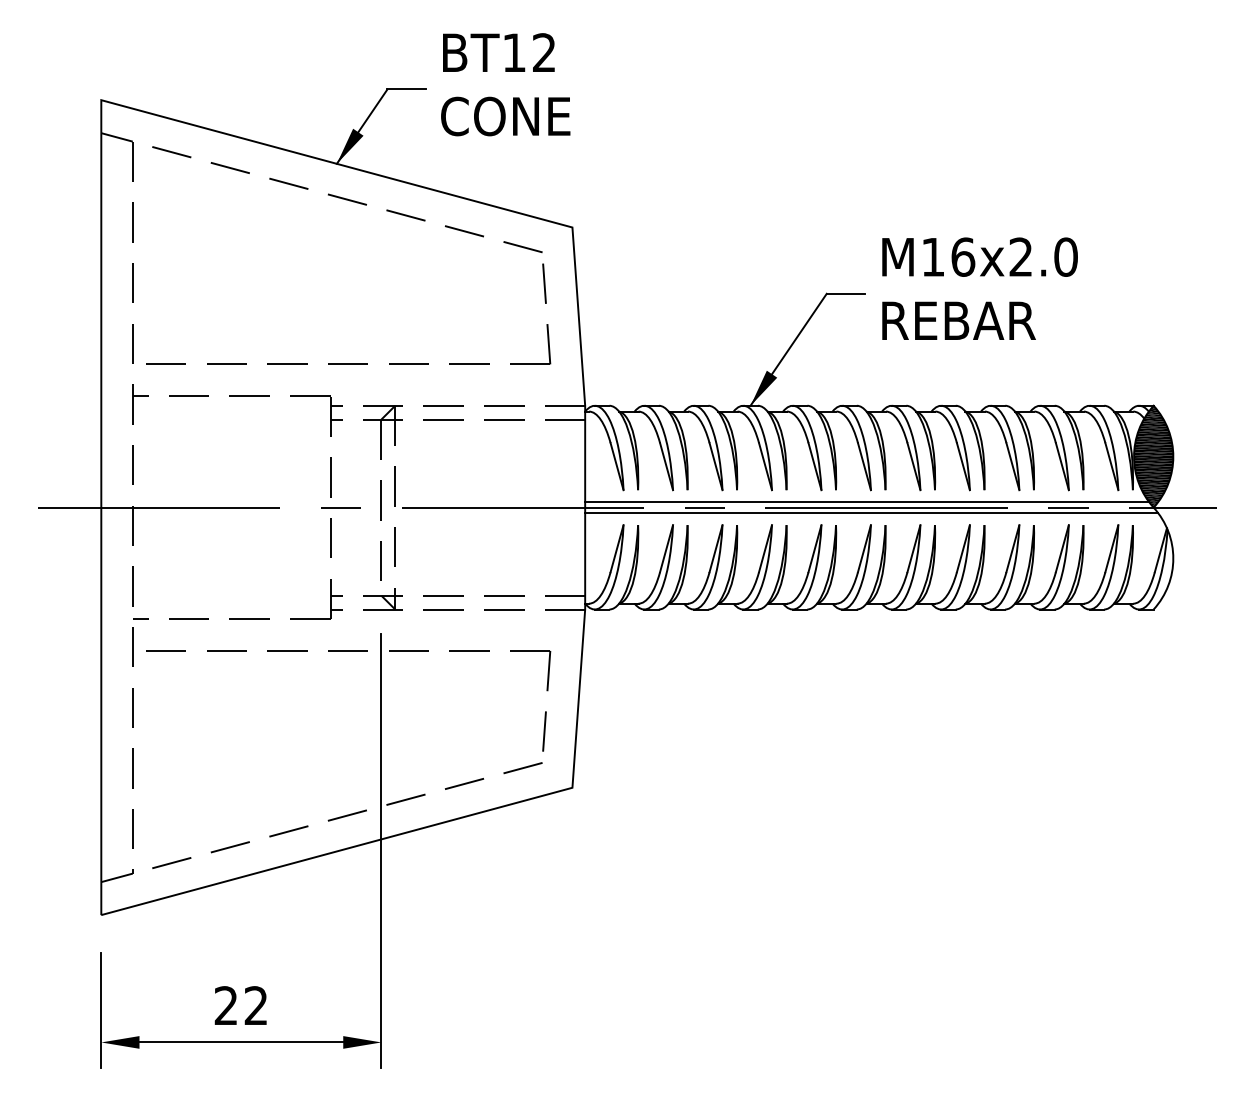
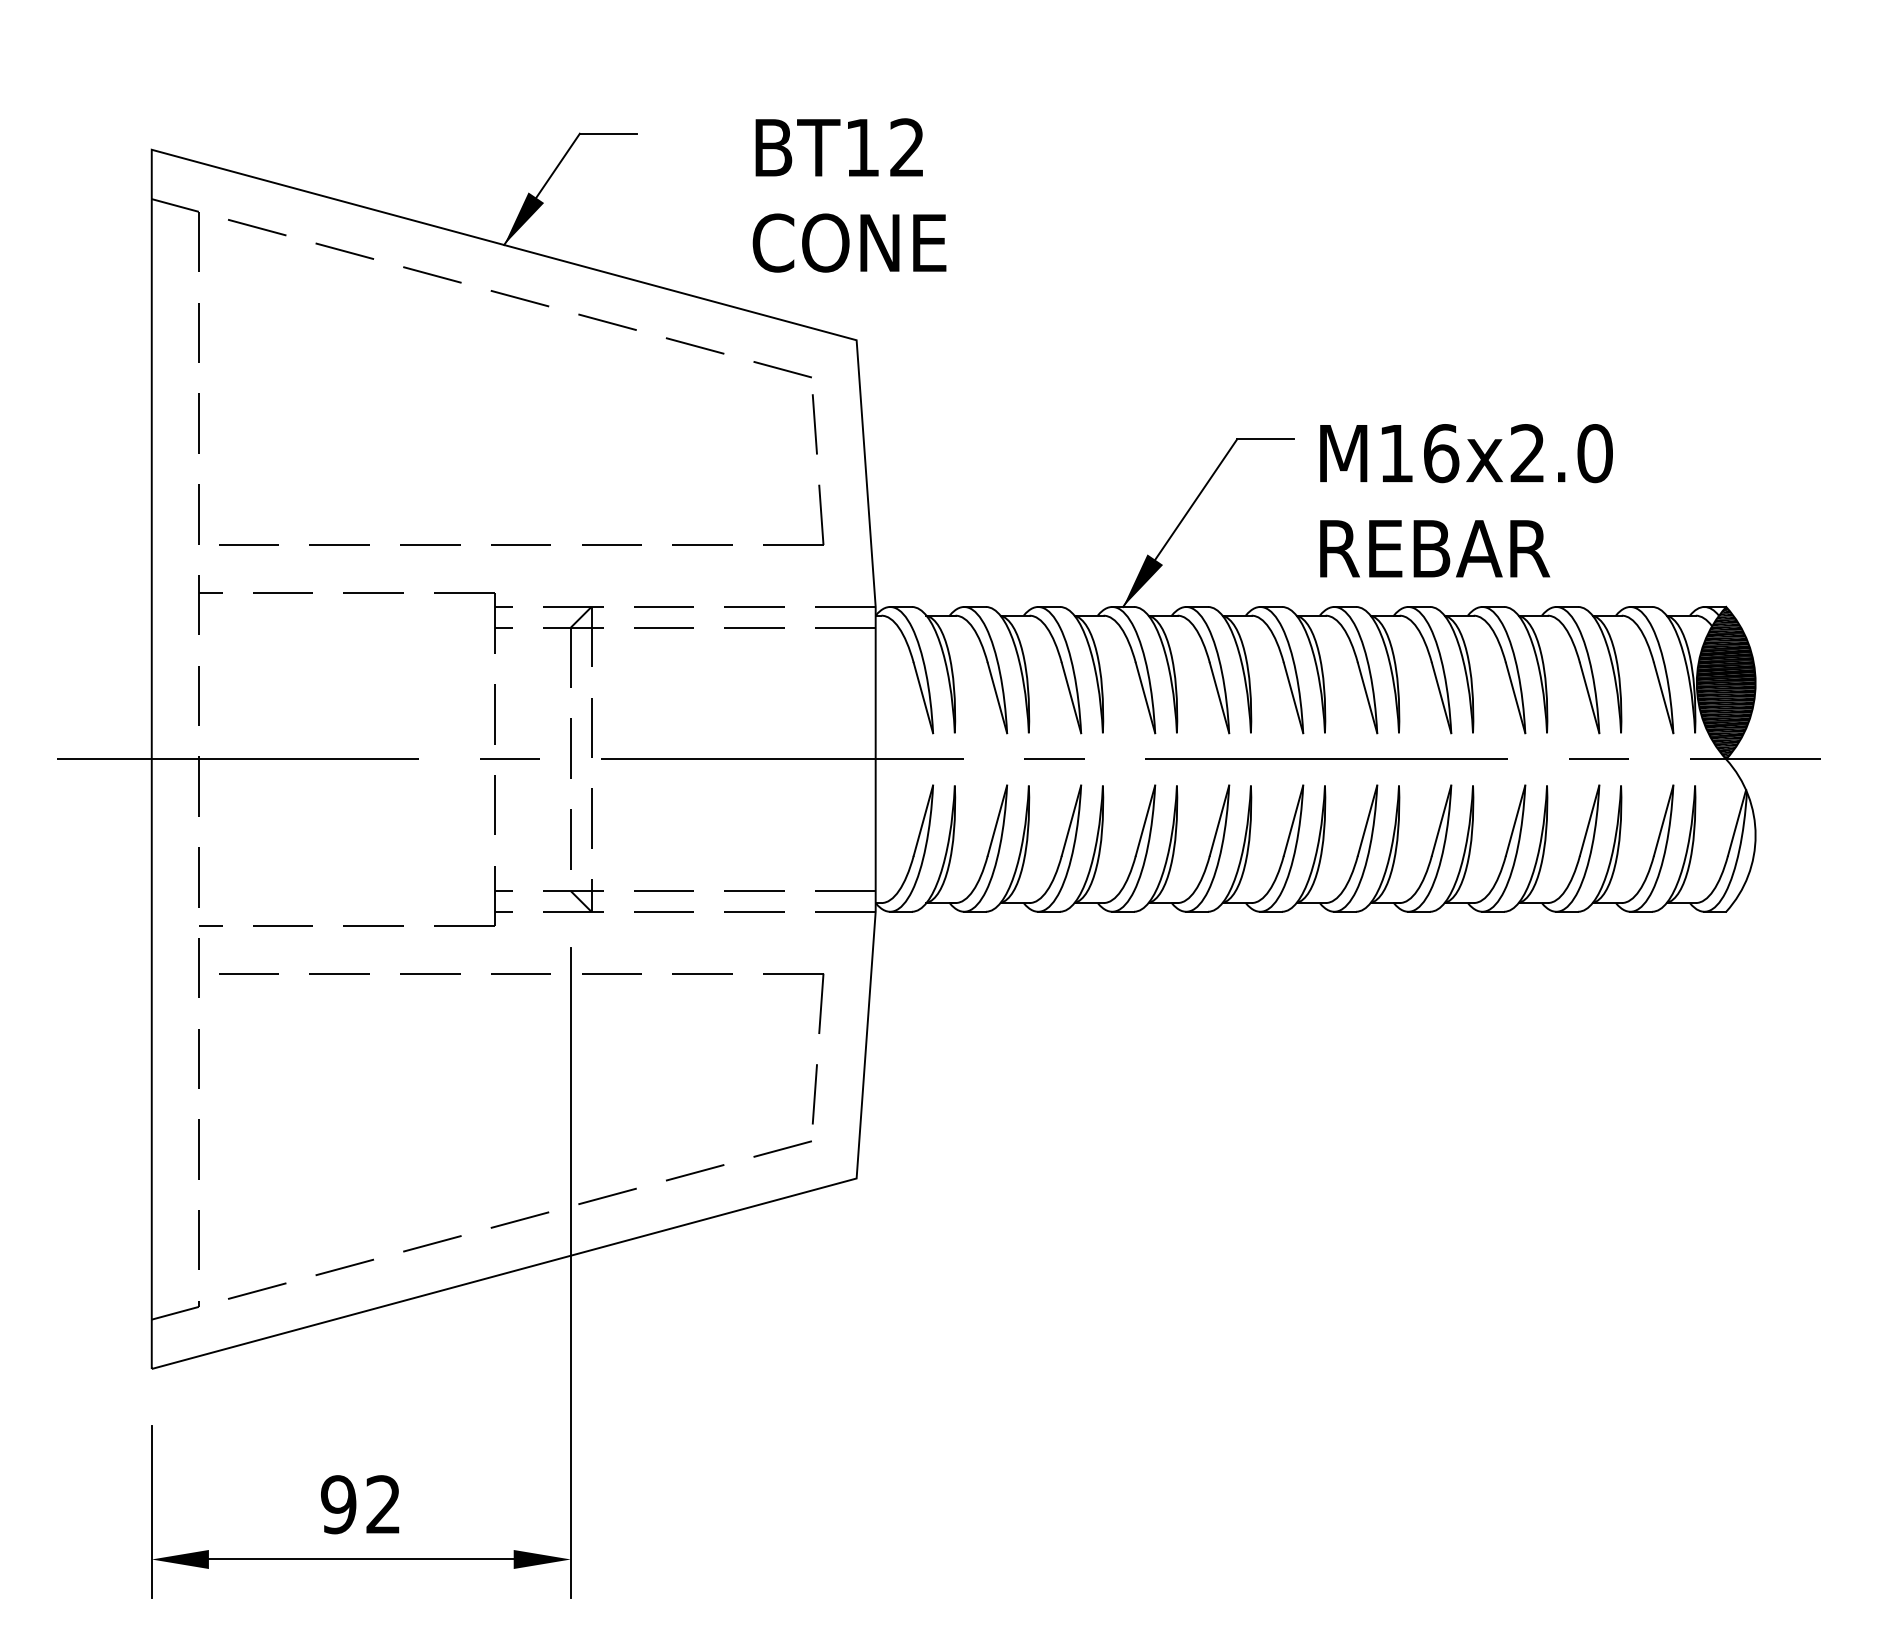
text: (505, 84) -> (849, 195), moved
text: (979, 288) -> (1465, 500), moved
line: (866, 501) -> (1296, 750), removed
line: (871, 513) -> (1304, 768), removed
text: (225, 1005) -> (337, 1504), 22 -> 92

